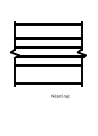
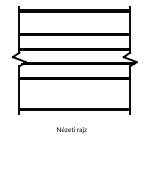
text: (60, 95) -> (71, 128), moved

